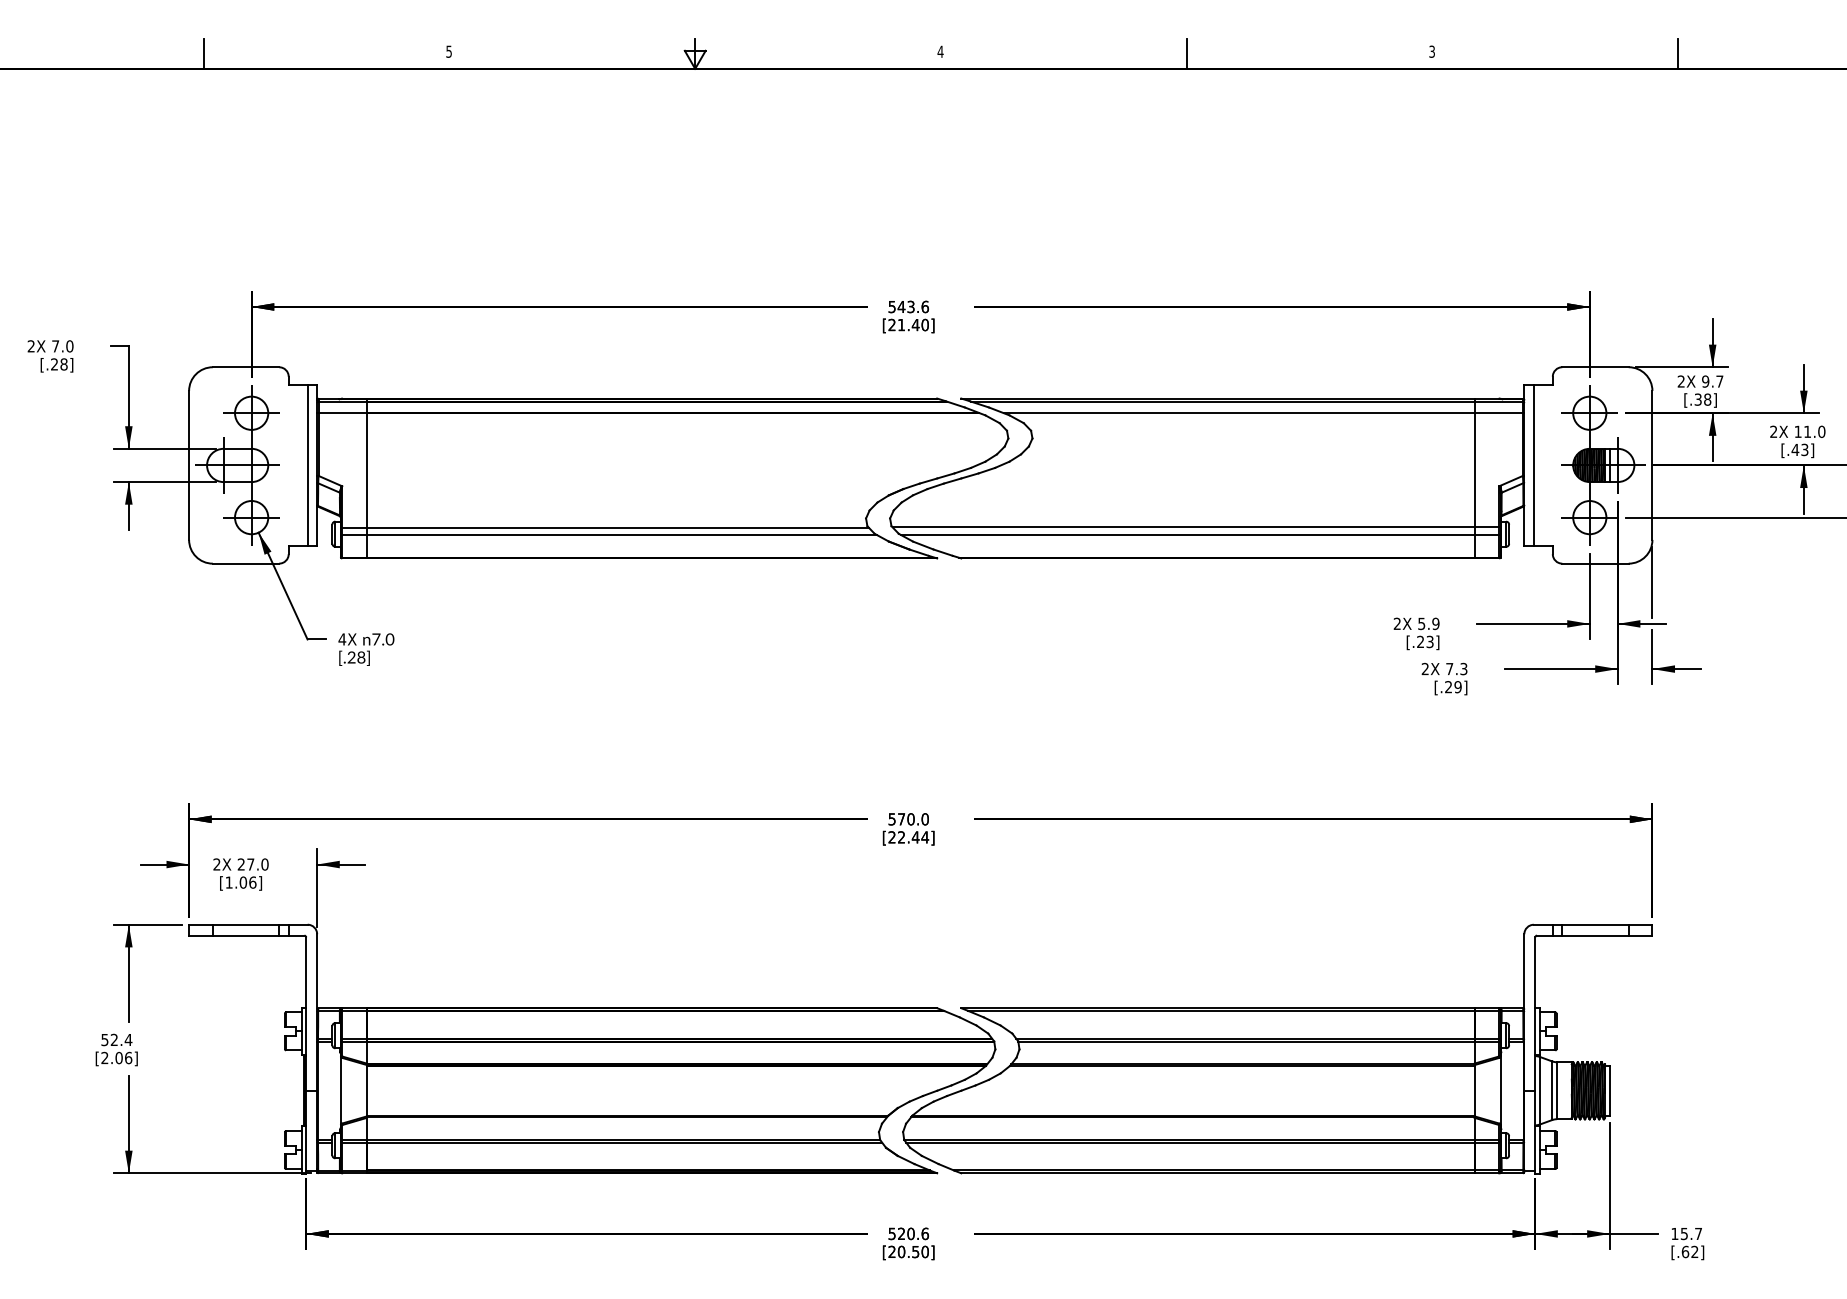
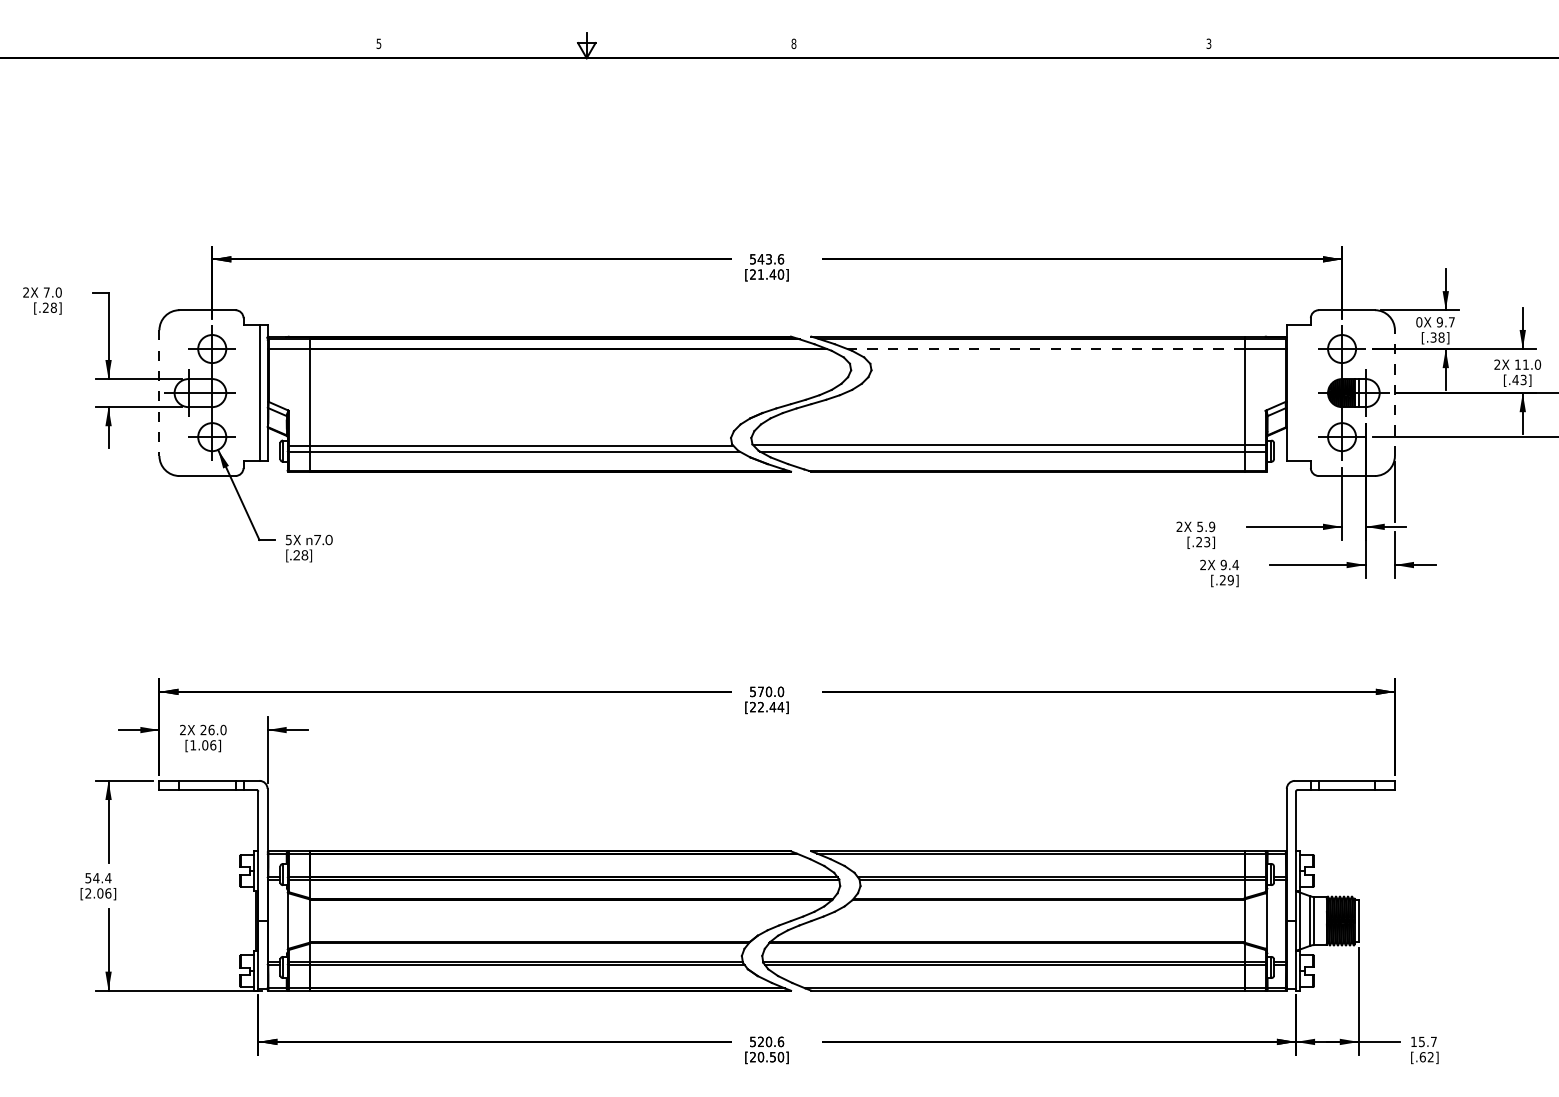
text: (940, 51) -> (793, 43), 4 -> 8
line: (204, 53) -> (172, 45), removed
line: (1186, 53) -> (1001, 45), removed
line: (1677, 53) -> (1416, 45), removed
text: (1681, 381) -> (1419, 322), 2X -> 0X
line: (1239, 413) -> (1046, 349), solid -> dashed
line: (1652, 464) -> (1394, 392), solid -> dashed
line: (189, 465) -> (159, 393), solid -> dashed
line: (1533, 465) -> (1294, 393), removed
text: (342, 639) -> (288, 540), 4X -> 5X
text: (1456, 668) -> (1229, 564), 7.3 -> 9.4
text: (250, 864) -> (211, 730), 27.0 -> 26.0
text: (114, 1039) -> (96, 877), 52.4 -> 54.4

